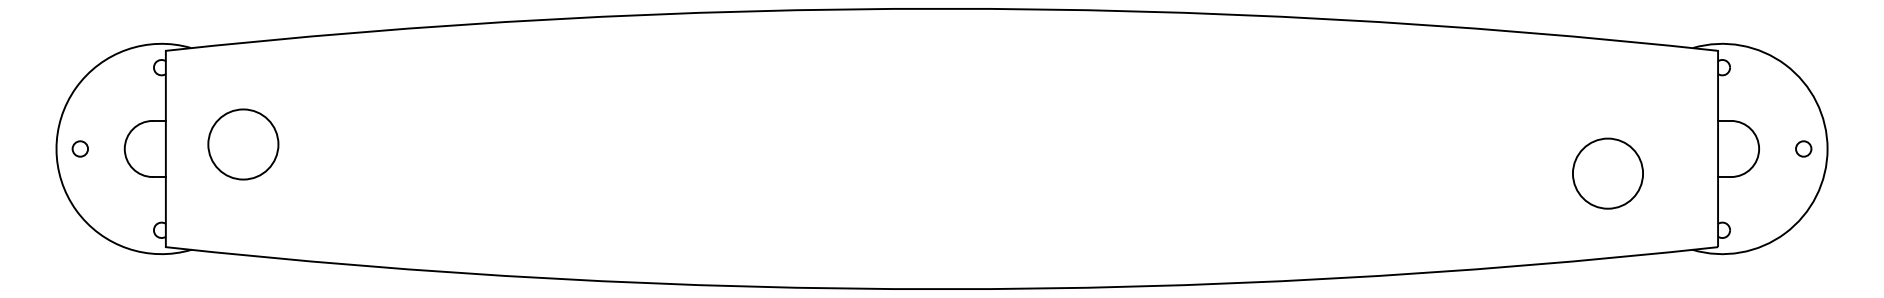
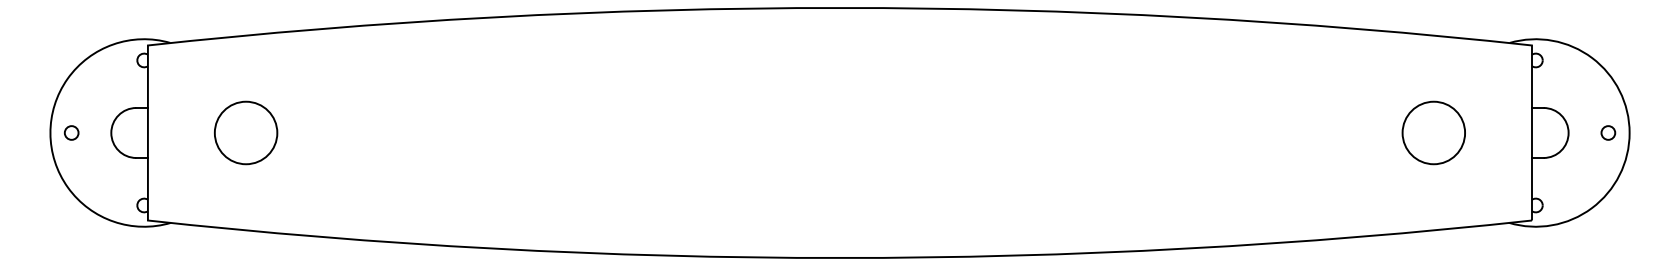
circle: (243, 143) -> (246, 132), moved
circle: (1607, 173) -> (1433, 132), moved

